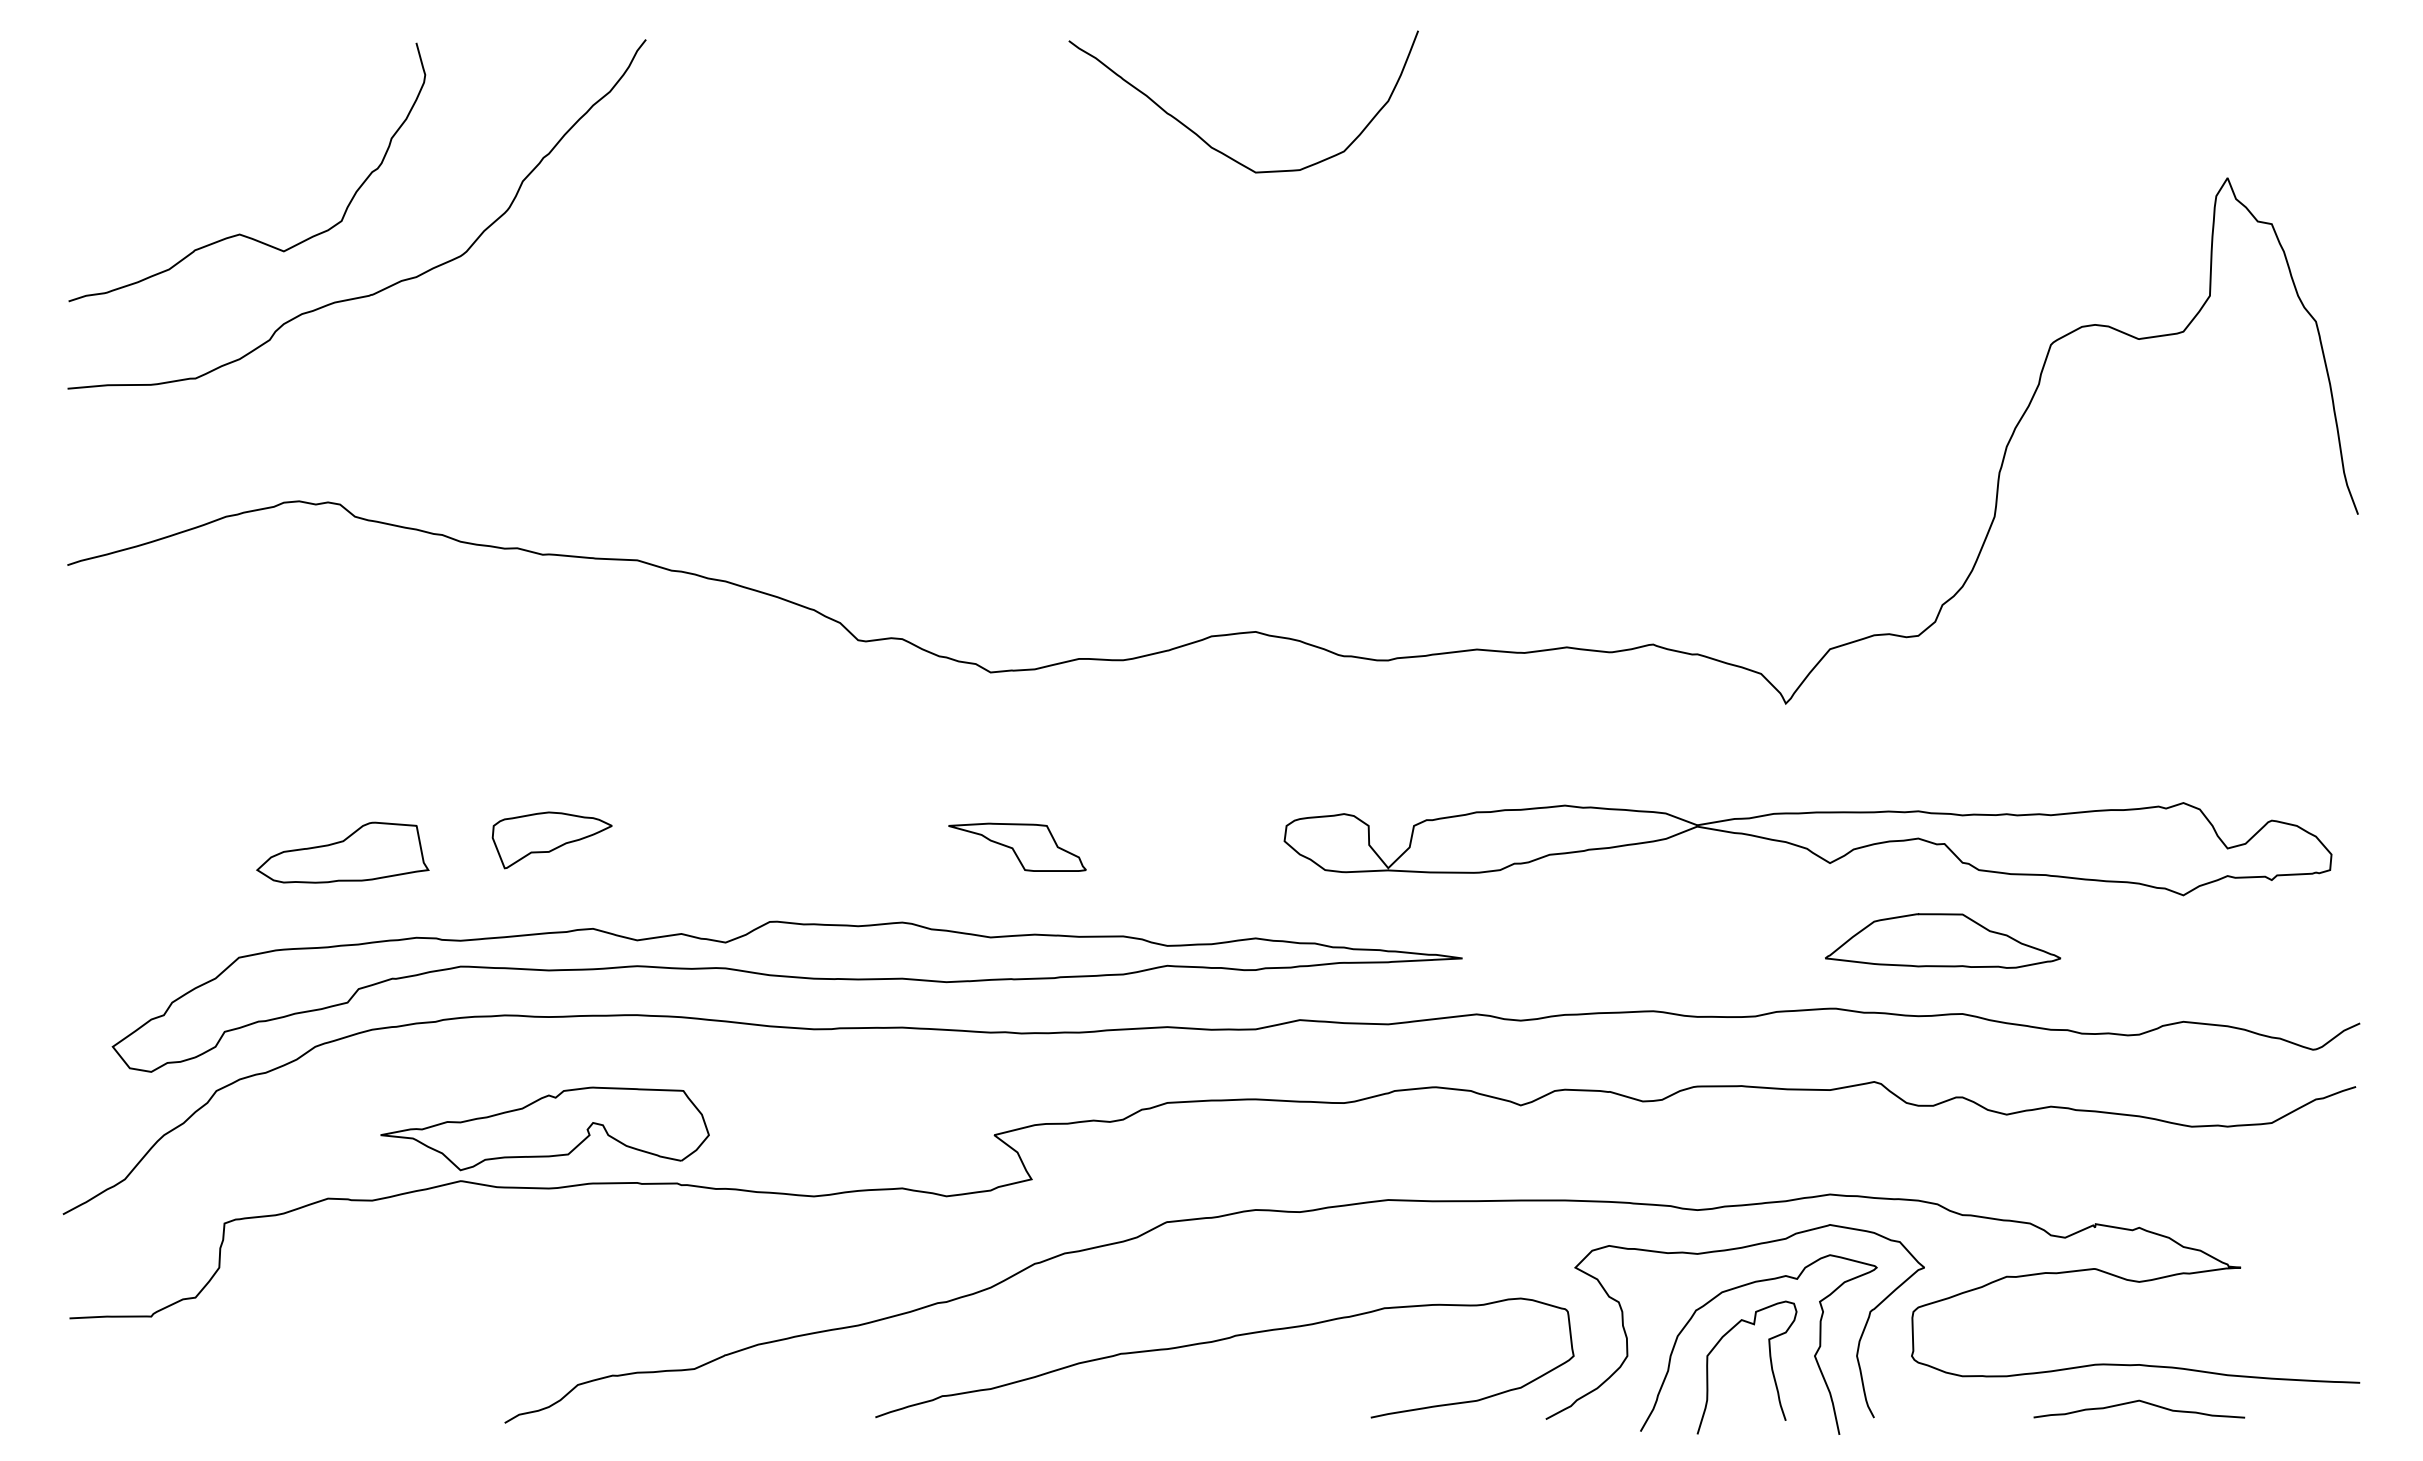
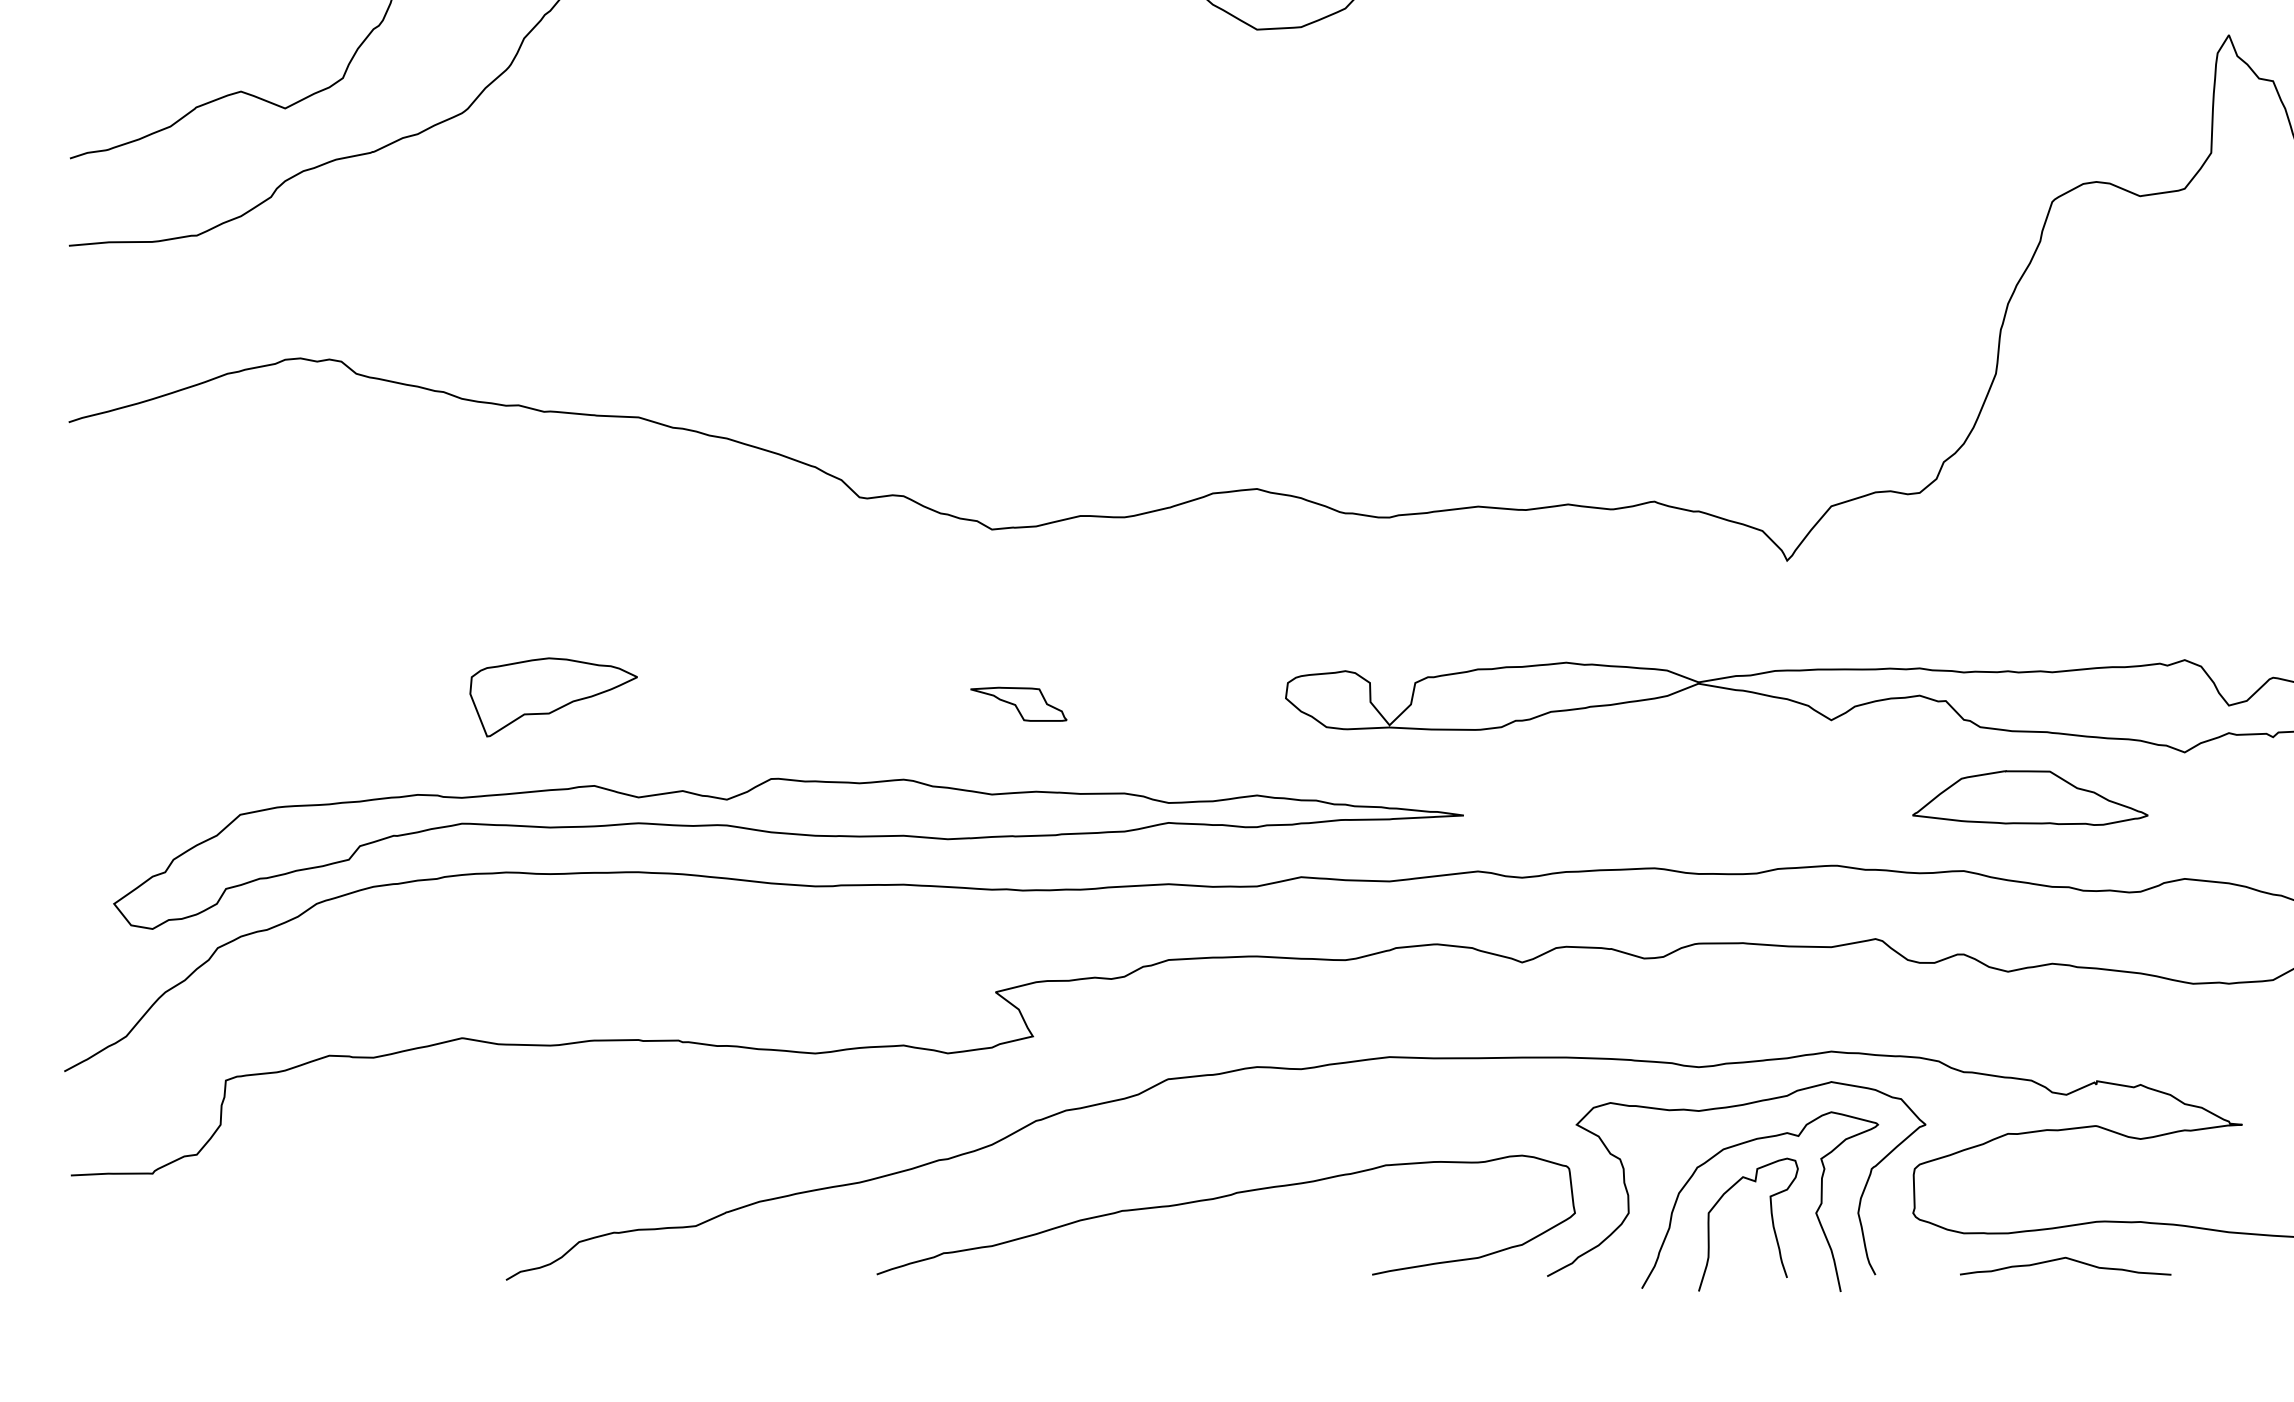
part: (551, 840) -> (552, 697), size x1.4
part: (1017, 846) -> (1018, 703), size x0.7
part: (342, 852) -> (343, 709), removed
part: (1943, 940) -> (2030, 797), moved
part: (544, 1128) -> (545, 985), removed
curve: (2141, 1402) -> (2067, 1259), moved

